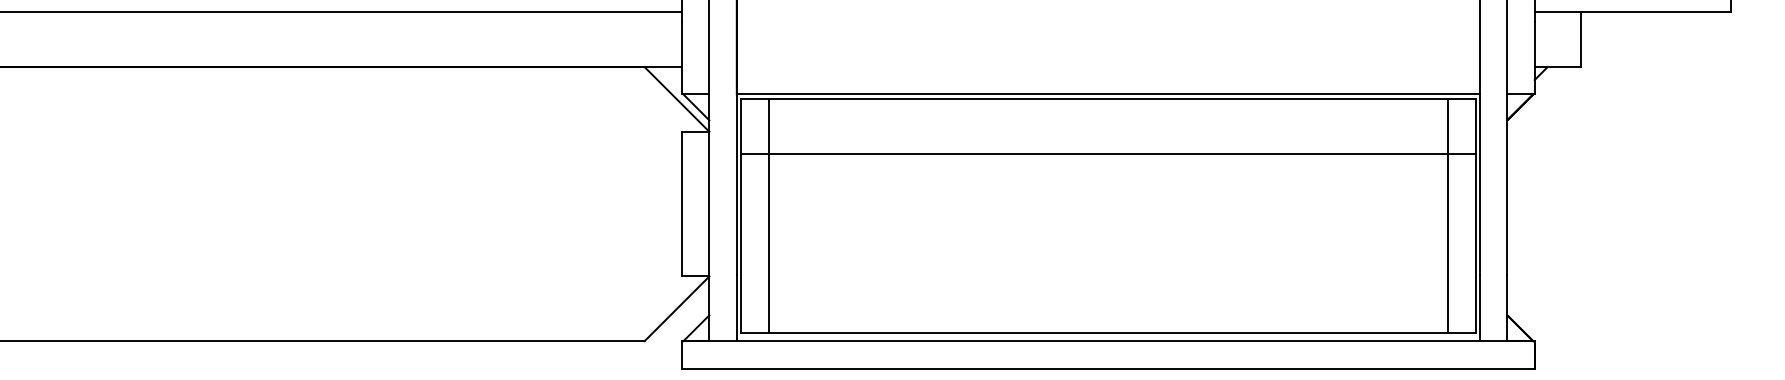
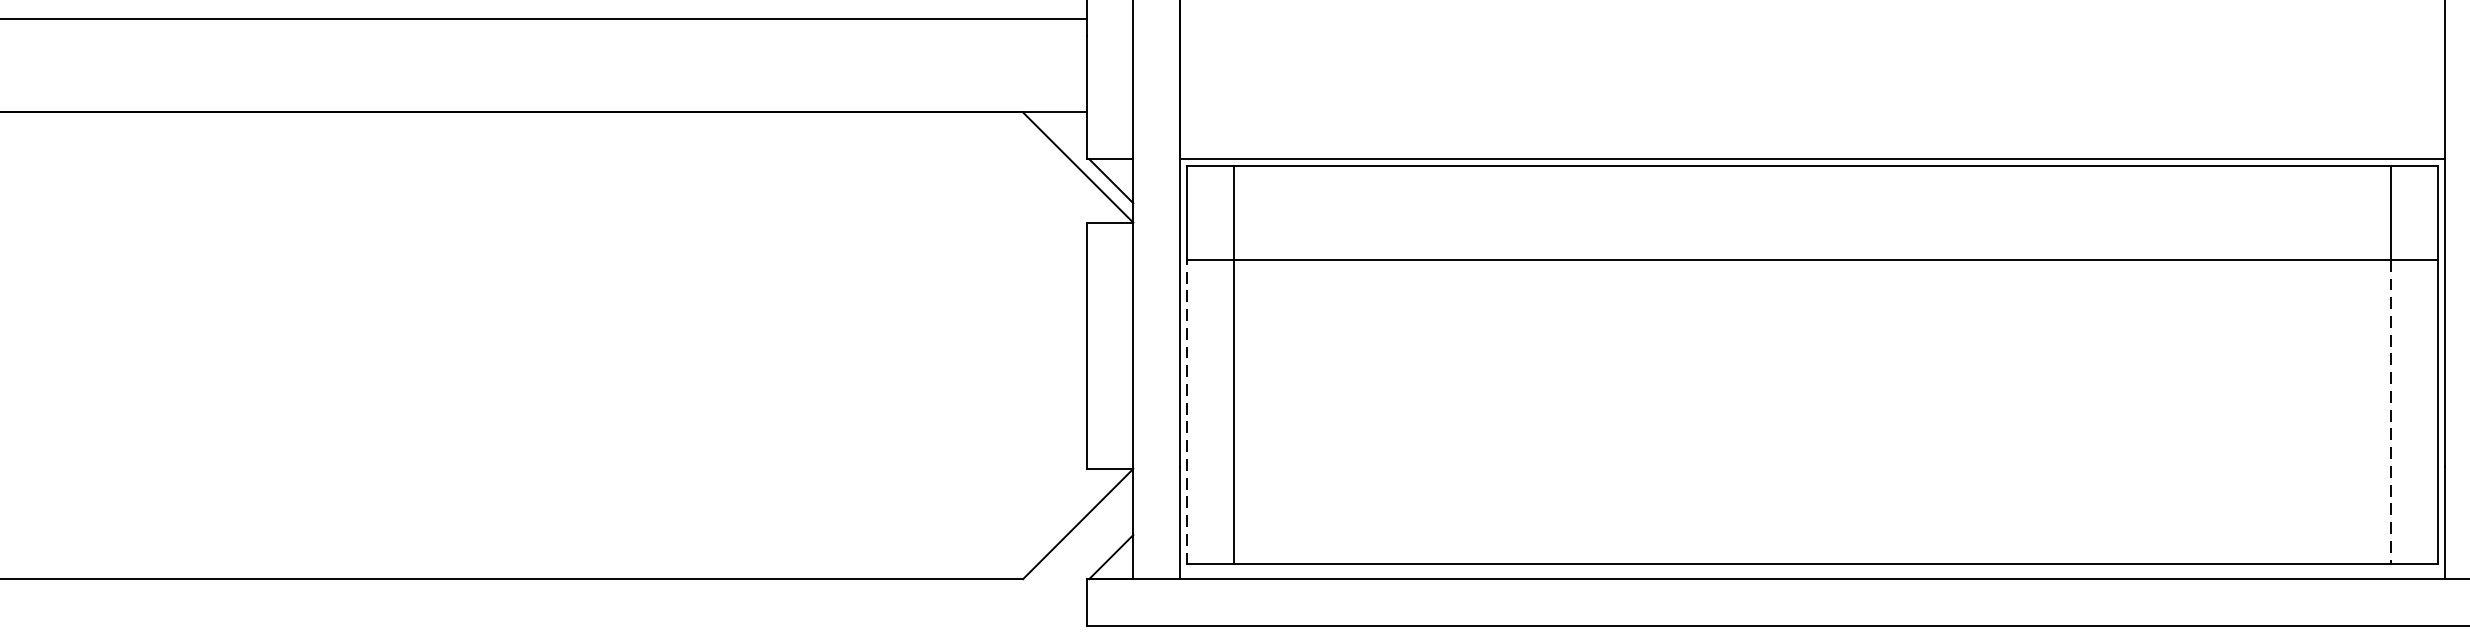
line: (741, 242) -> (1187, 411), solid -> dashed
line: (1448, 243) -> (2391, 412), solid -> dashed

